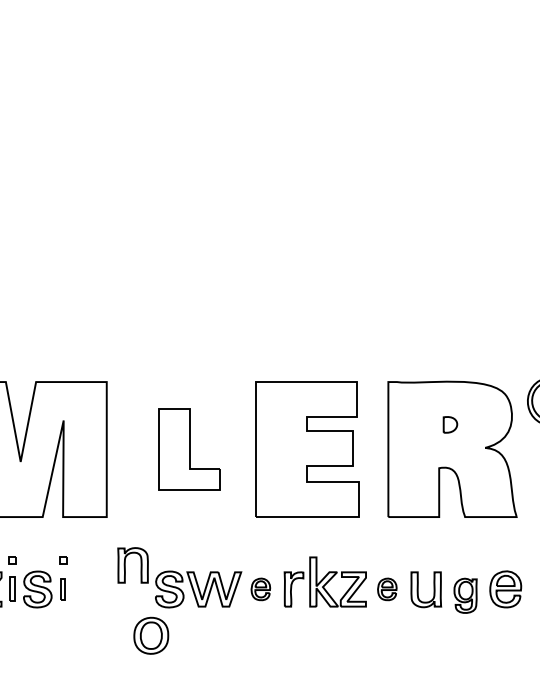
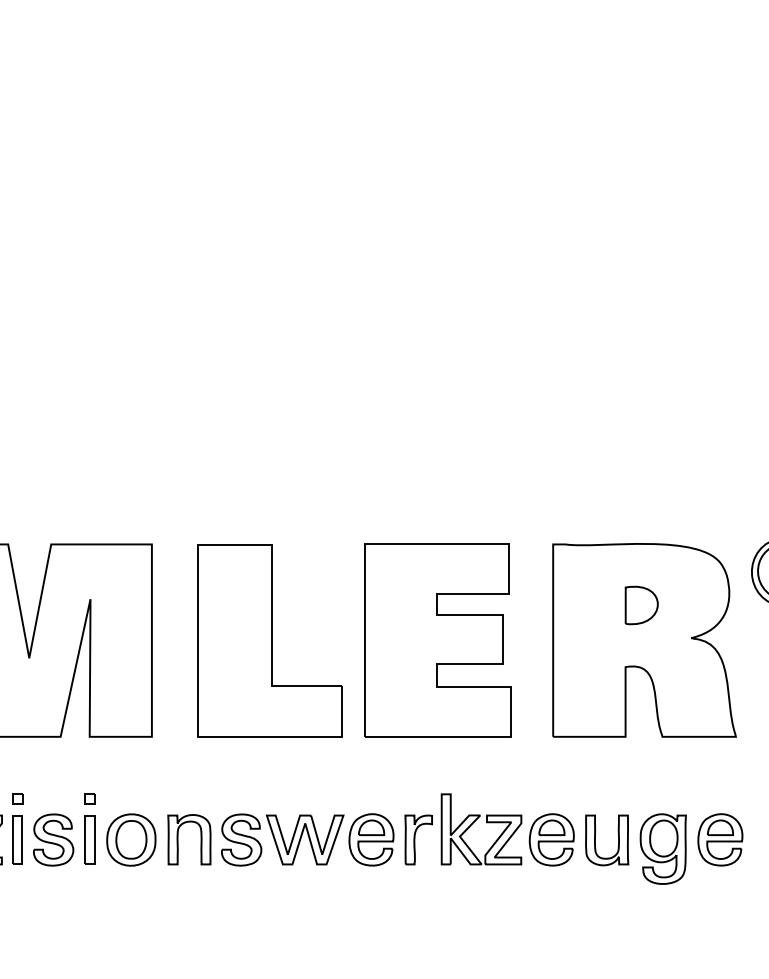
part: (450, 424) -> (641, 605), size x1.67
part: (189, 449) -> (269, 640), size x1.67
part: (125, 565) -> (178, 839), moved
part: (12, 589) -> (17, 839), size x1.43
part: (62, 589) -> (89, 839), size x1.67
part: (260, 589) -> (371, 839), size x1.67
part: (387, 589) -> (551, 839), size x1.67
part: (465, 595) -> (662, 848), size x1.43
part: (151, 635) -> (131, 839), moved

